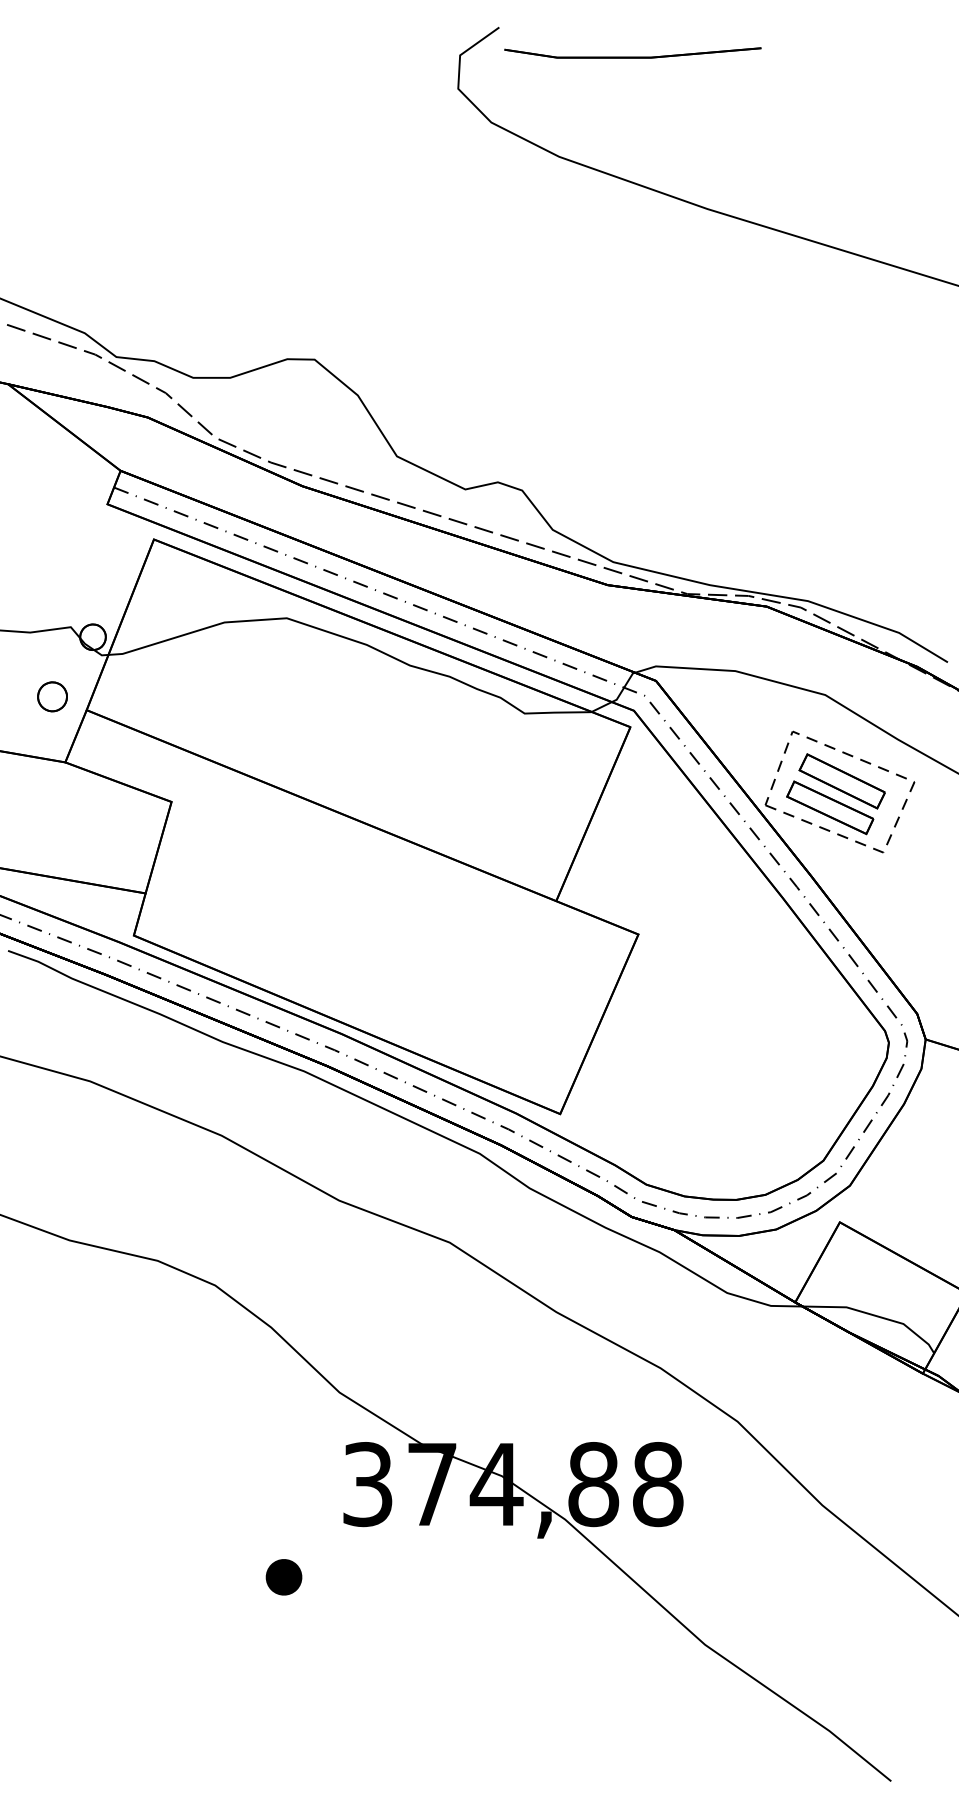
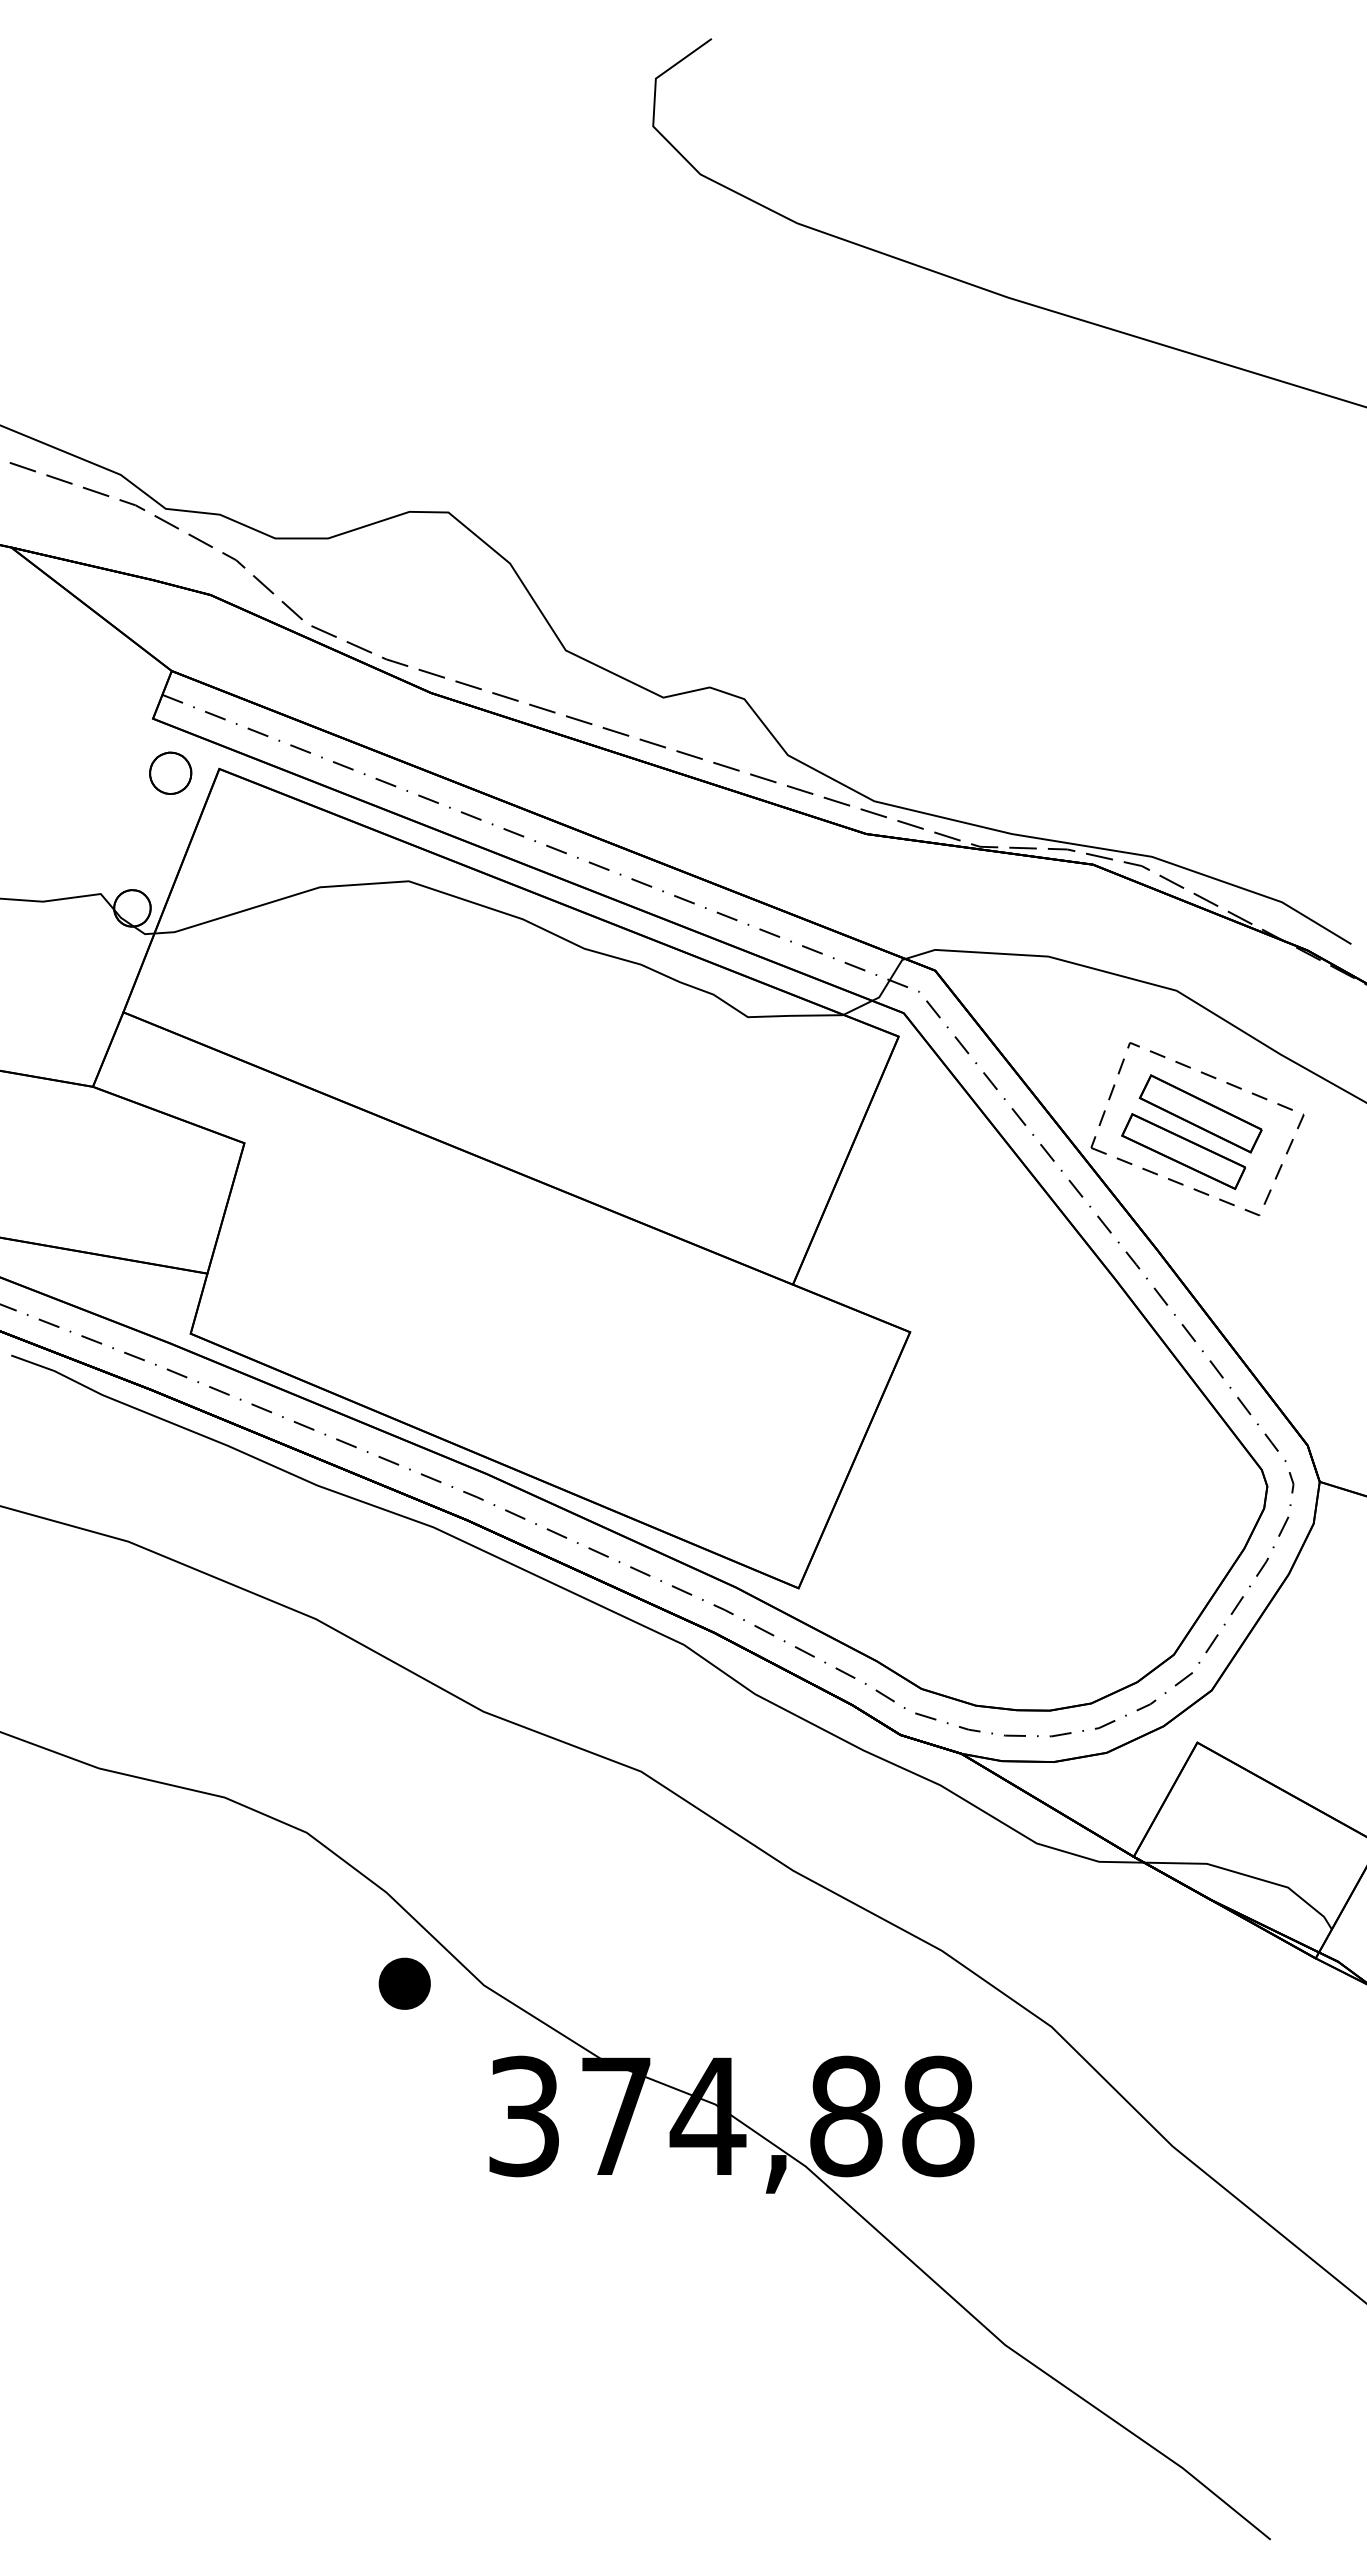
part: (633, 57) -> (902, 81), removed
part: (52, 696) -> (170, 772), moved
part: (283, 1577) -> (404, 1983), moved

